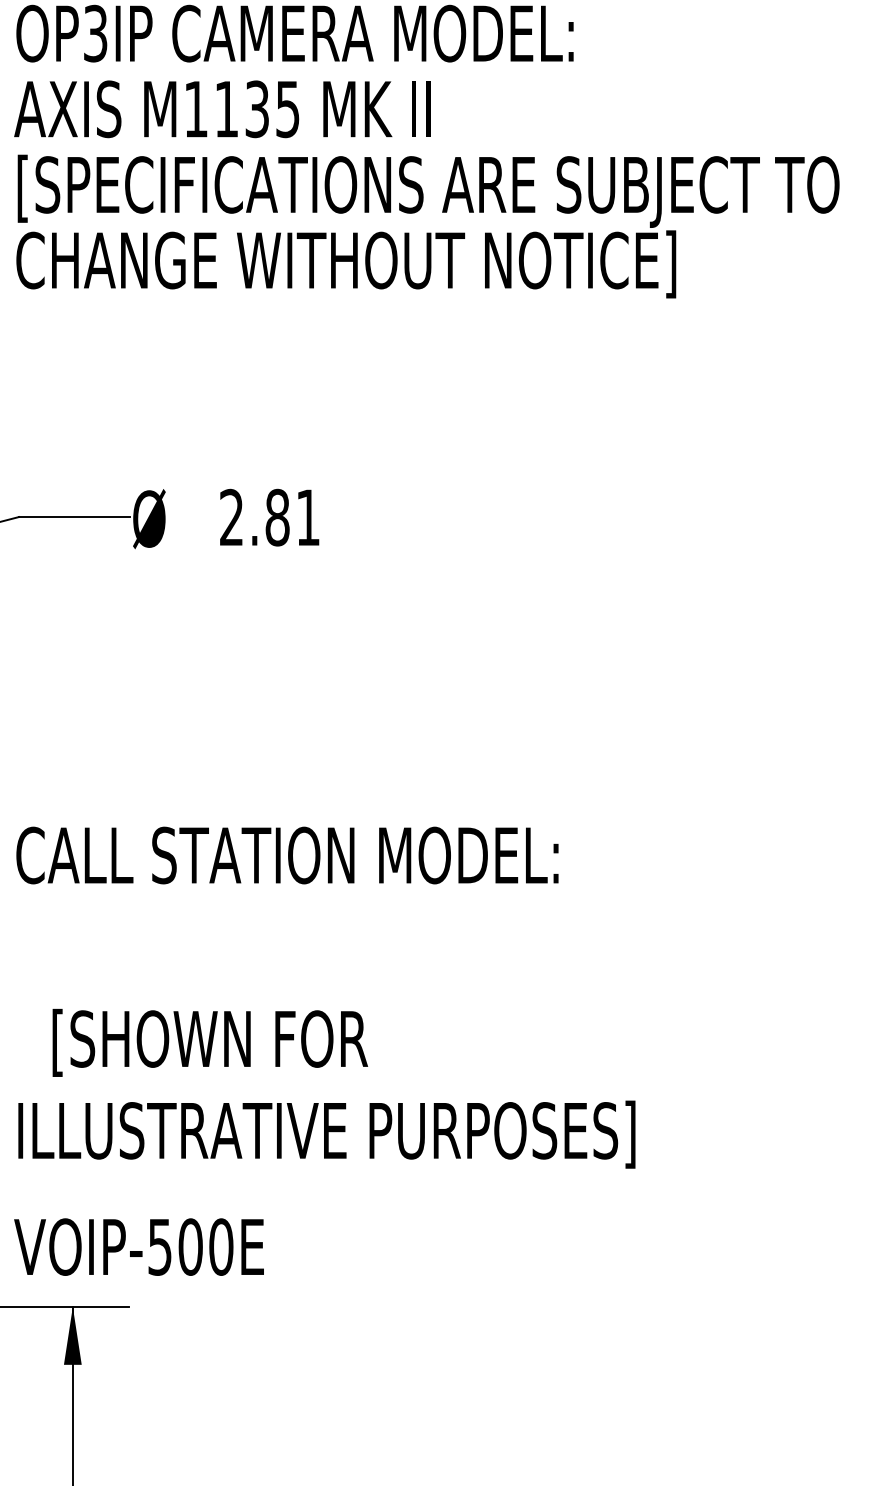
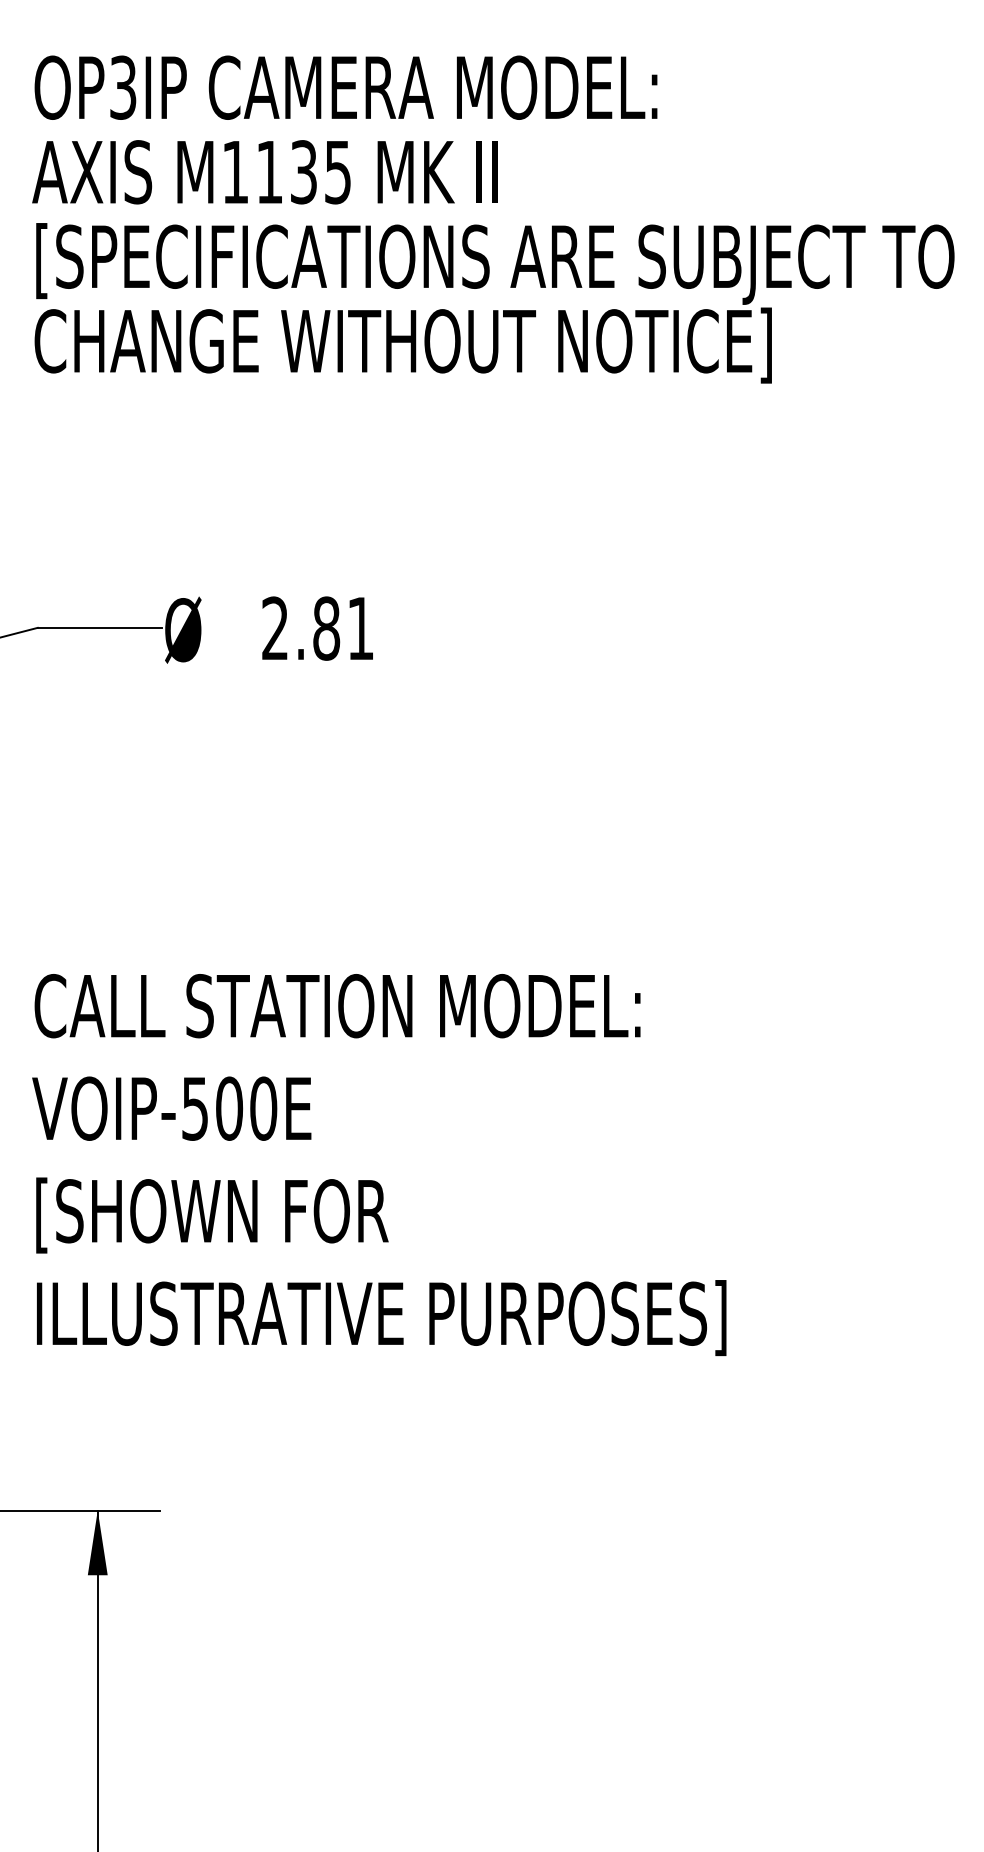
text: (210, 1042) -> (212, 1215), moved
text: (138, 1246) -> (171, 1108), moved

